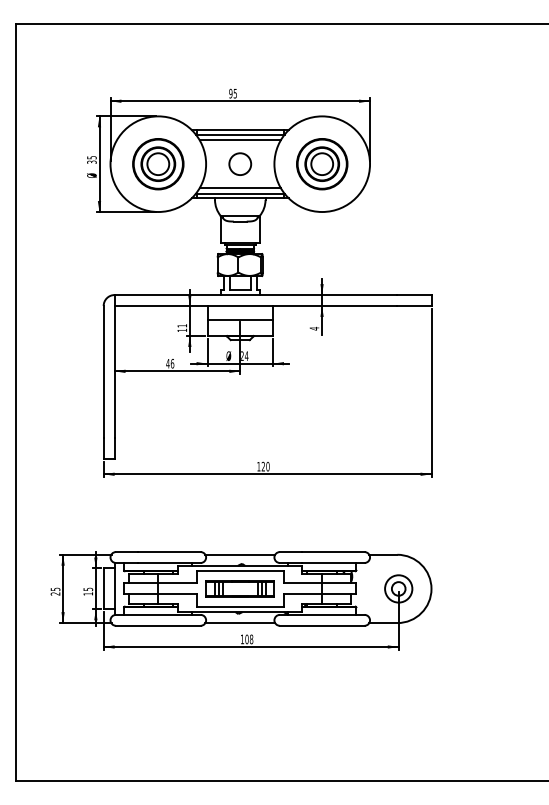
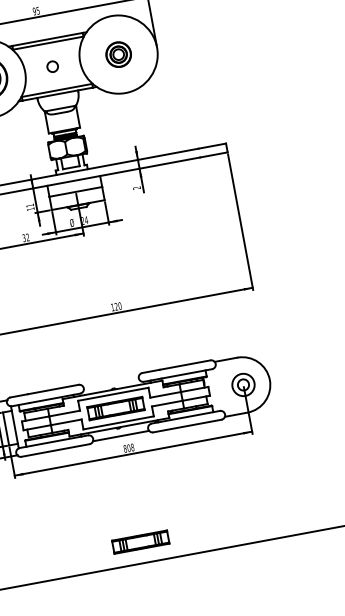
line: (239, 140) -> (48, 47), removed
circle: (240, 163) -> (52, 66), size x0.6
part: (322, 164) -> (118, 54), size x0.6
line: (239, 188) -> (55, 86), removed
text: (314, 328) -> (136, 187), 4 -> 2
text: (170, 363) -> (26, 237), 46 -> 32
line: (240, 554) -> (111, 380), removed
text: (242, 639) -> (125, 448), 108 -> 808
part: (239, 754) -> (140, 541), added

